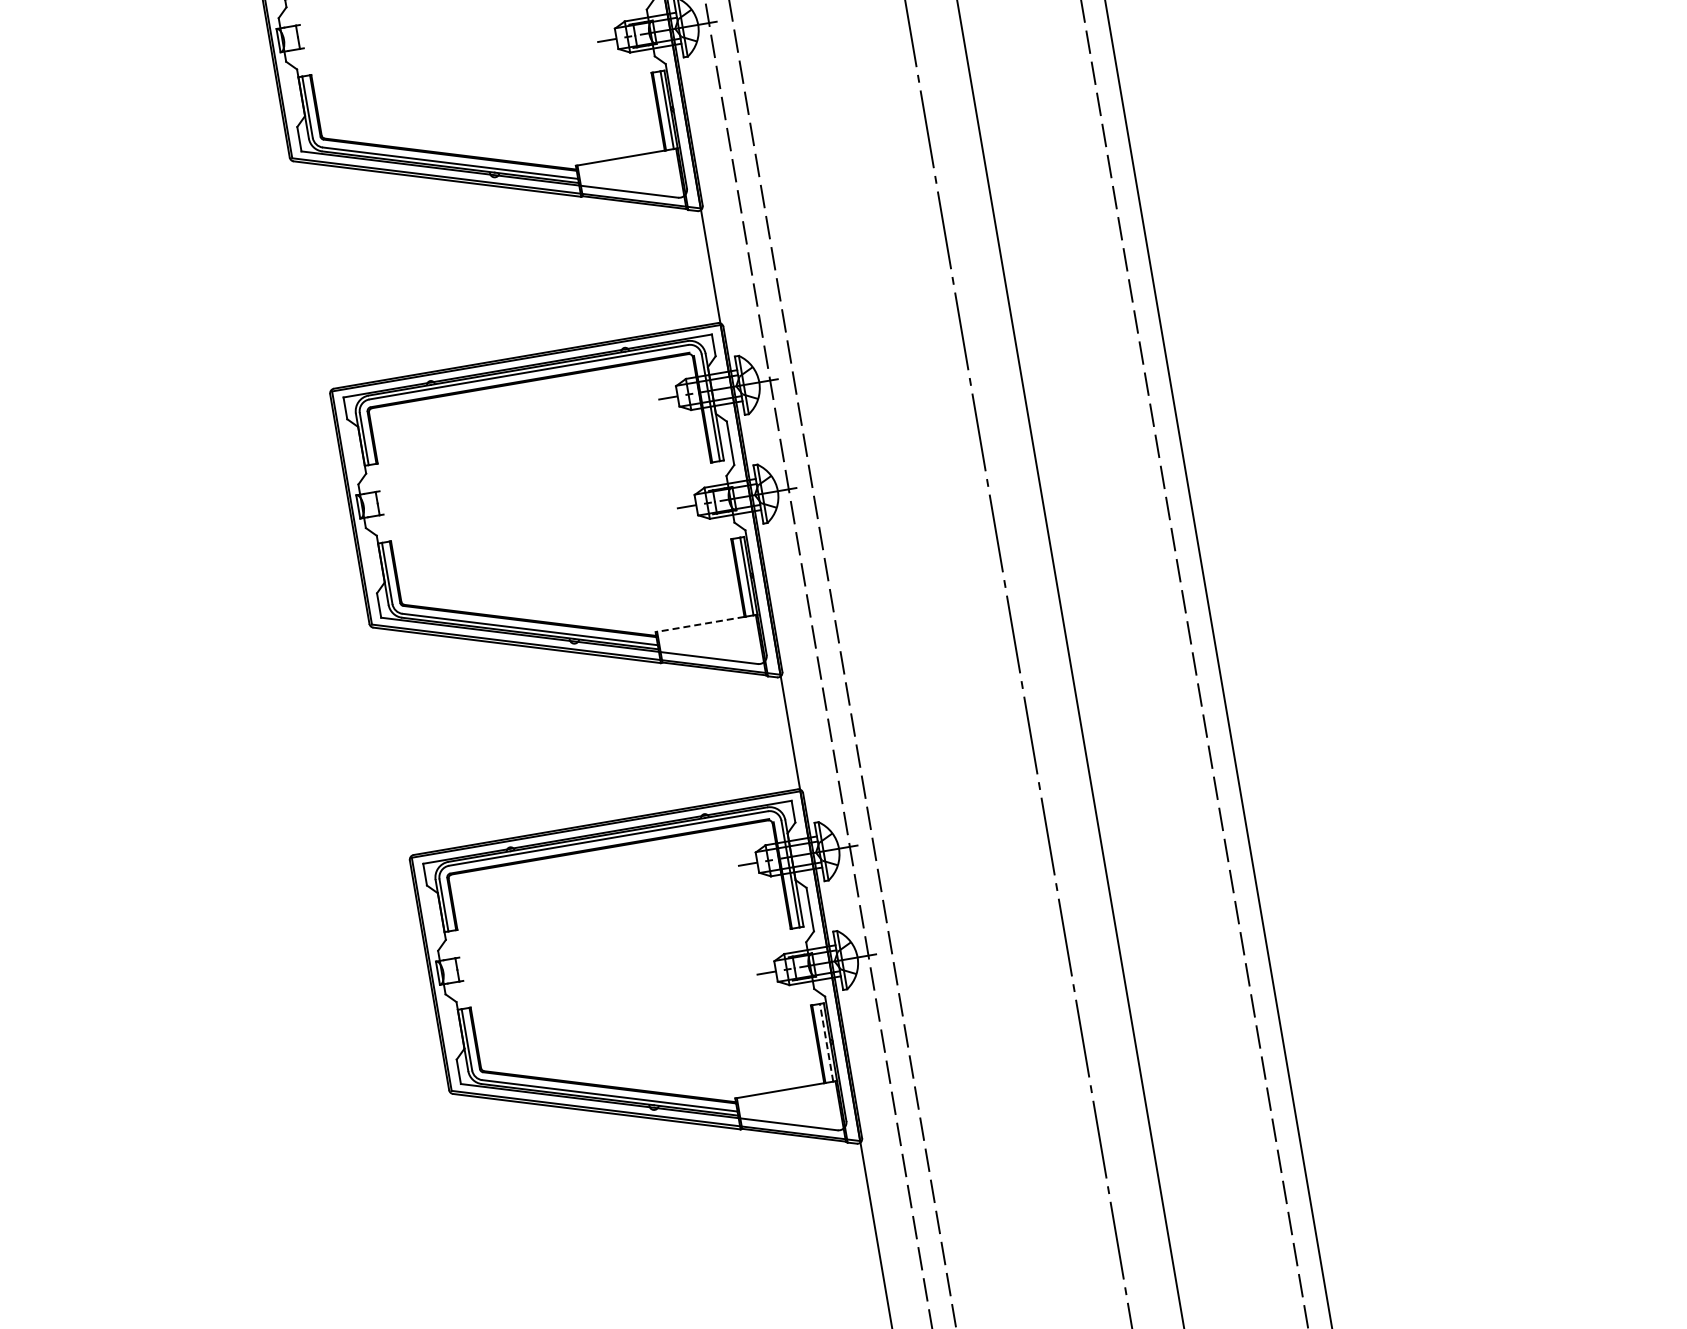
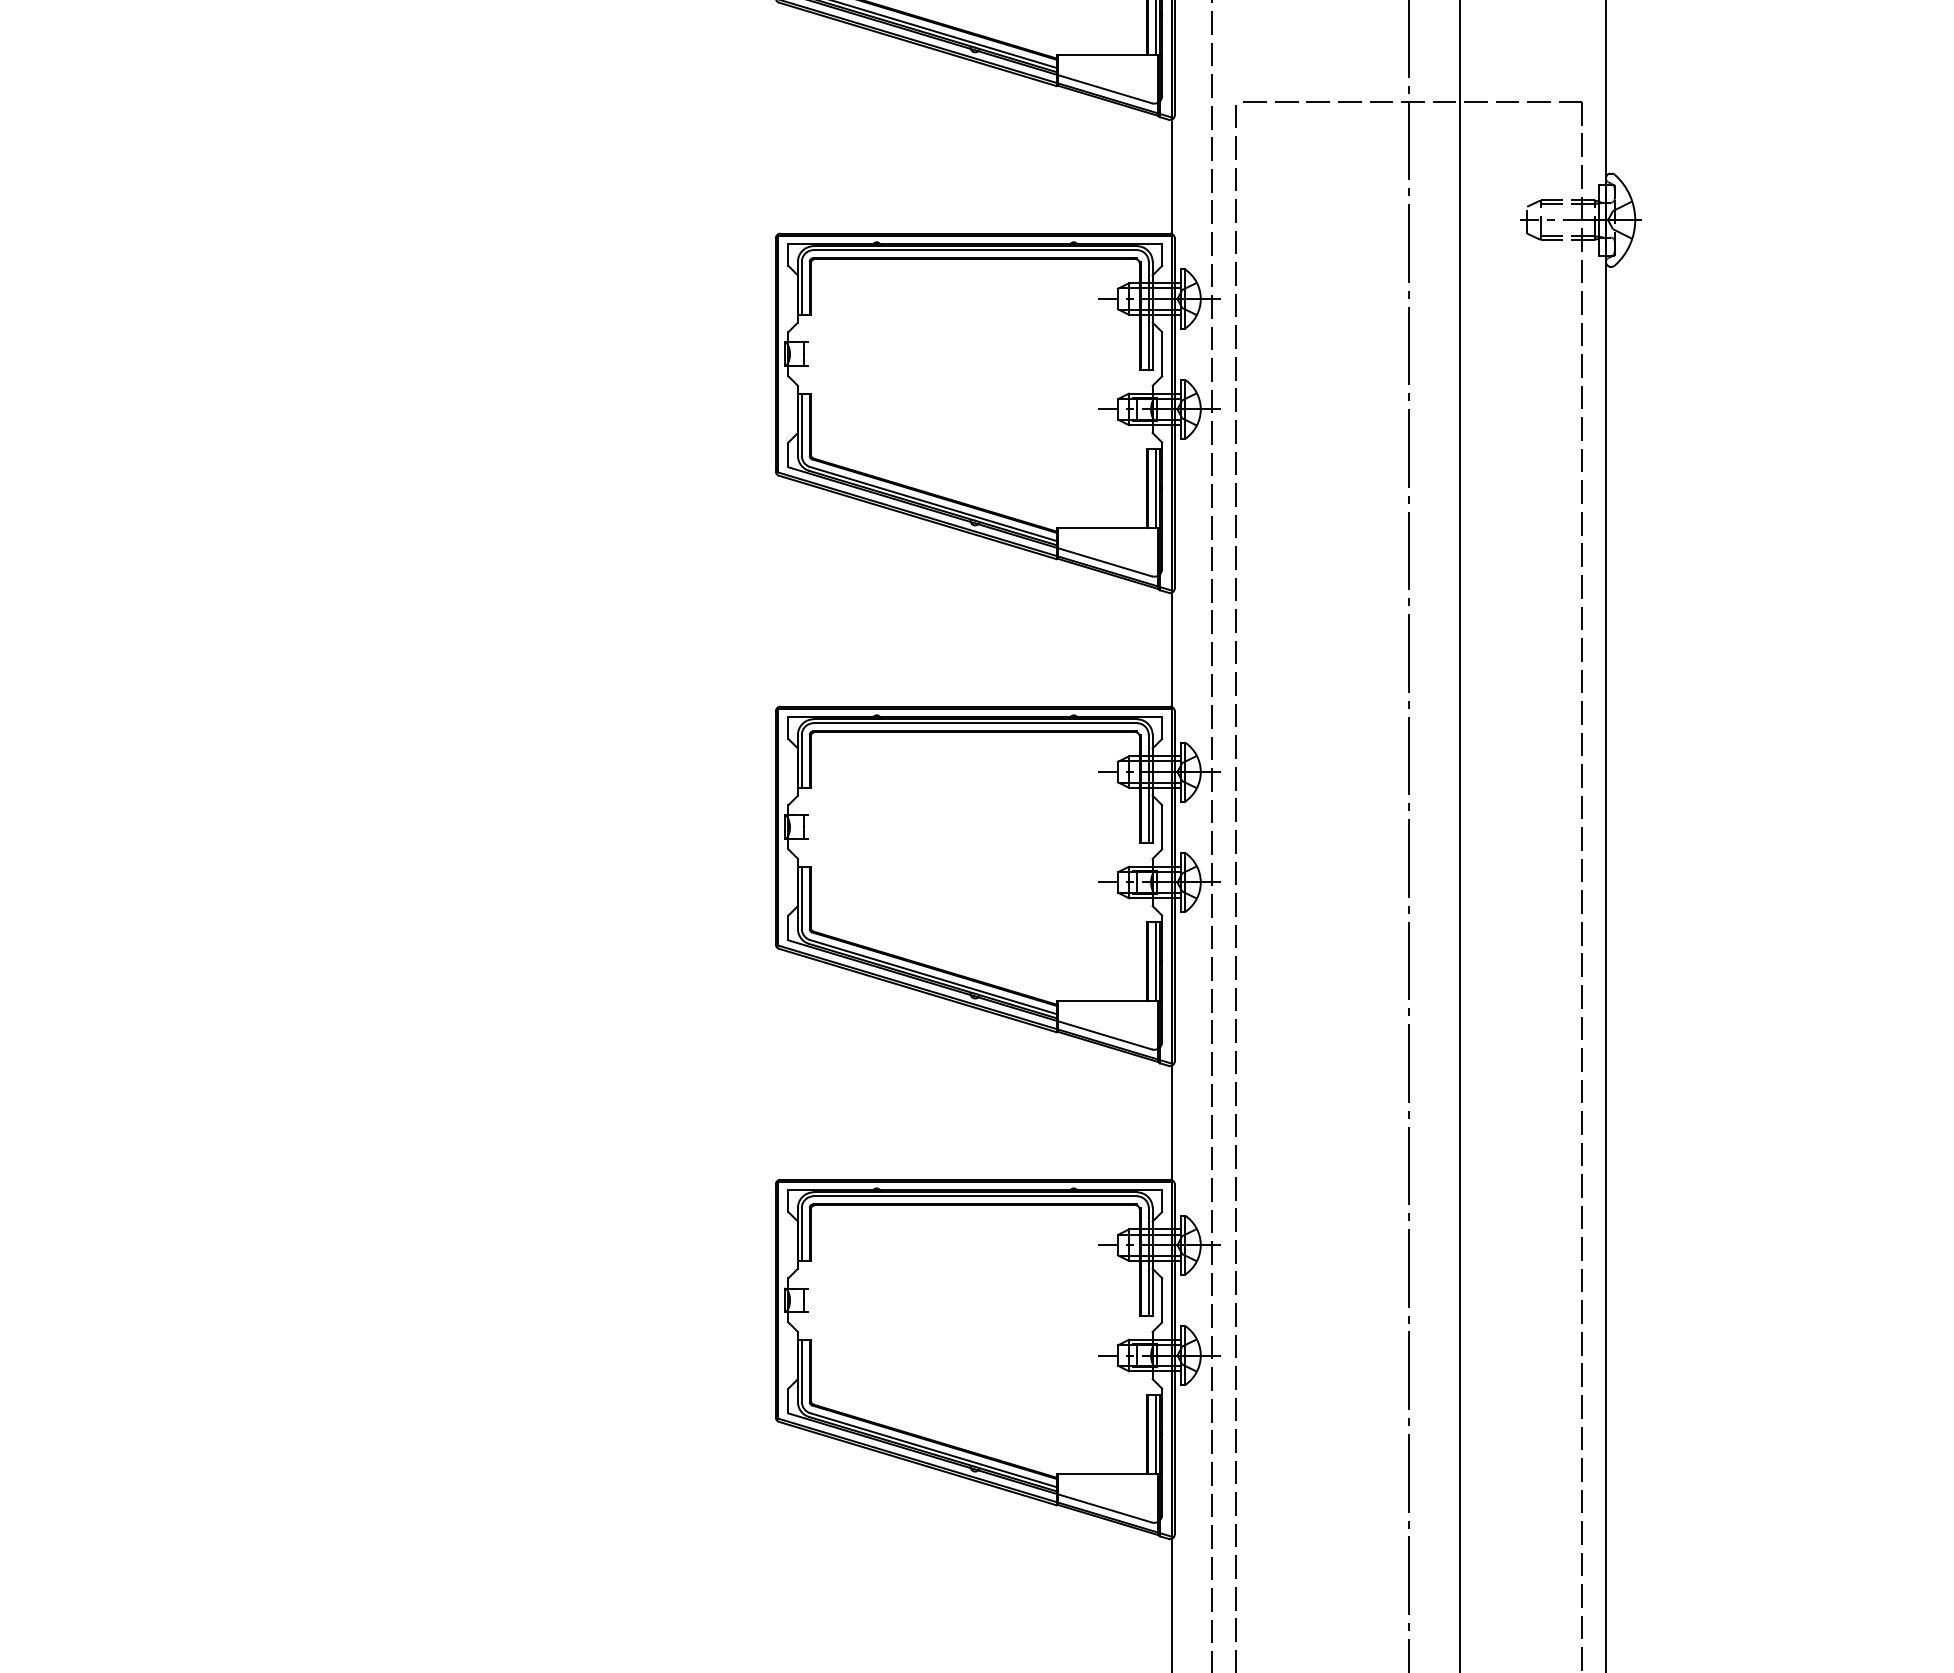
line: (699, 624) -> (1101, 1000), dashed -> solid
line: (826, 1041) -> (1155, 1433), dashed -> solid

